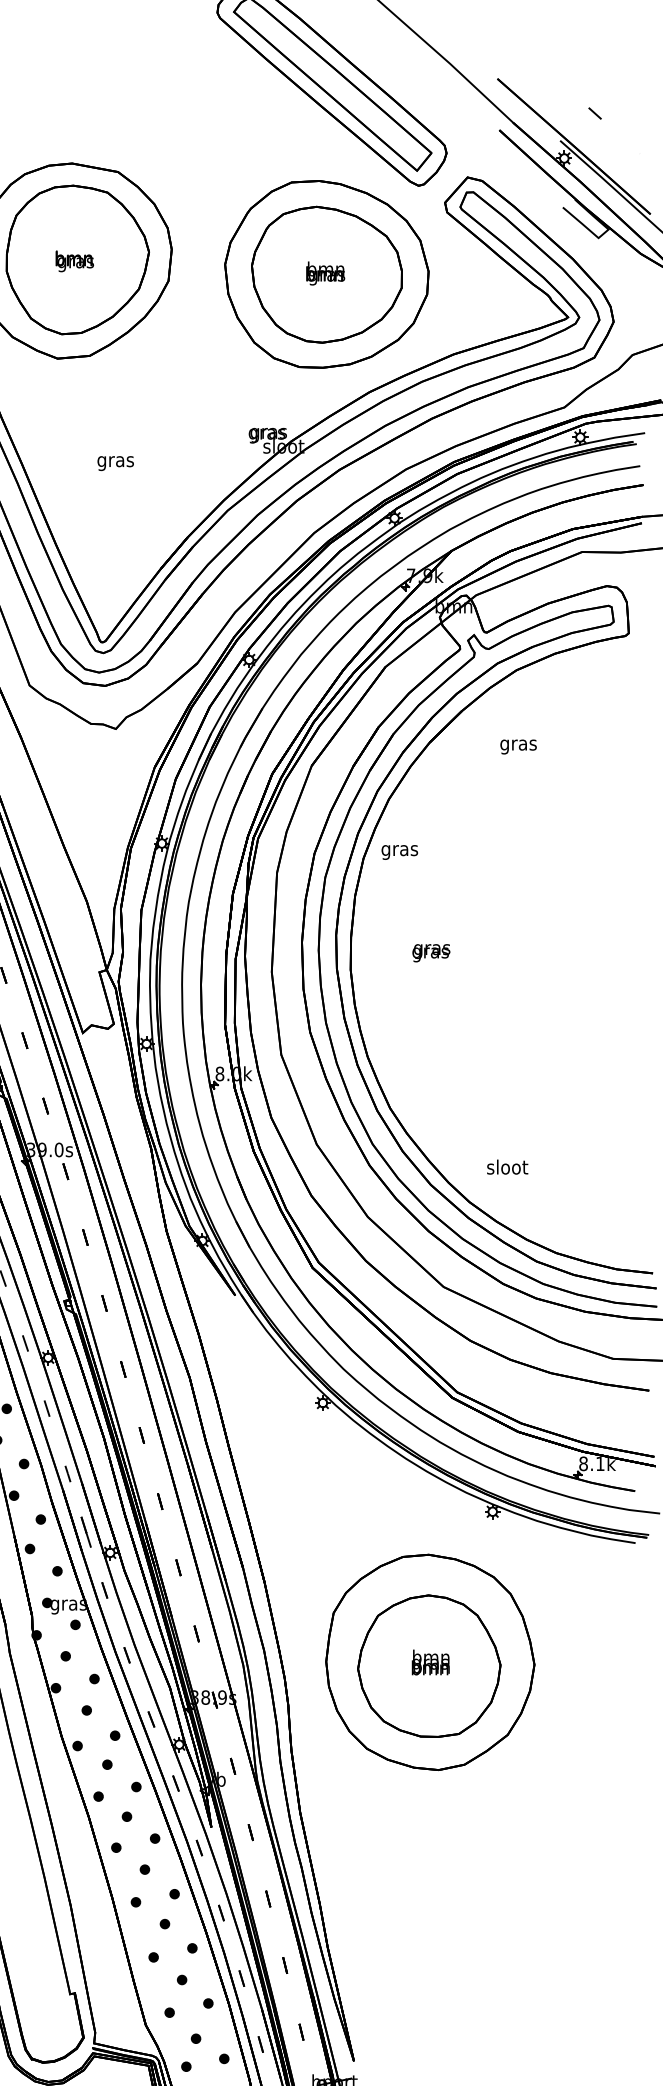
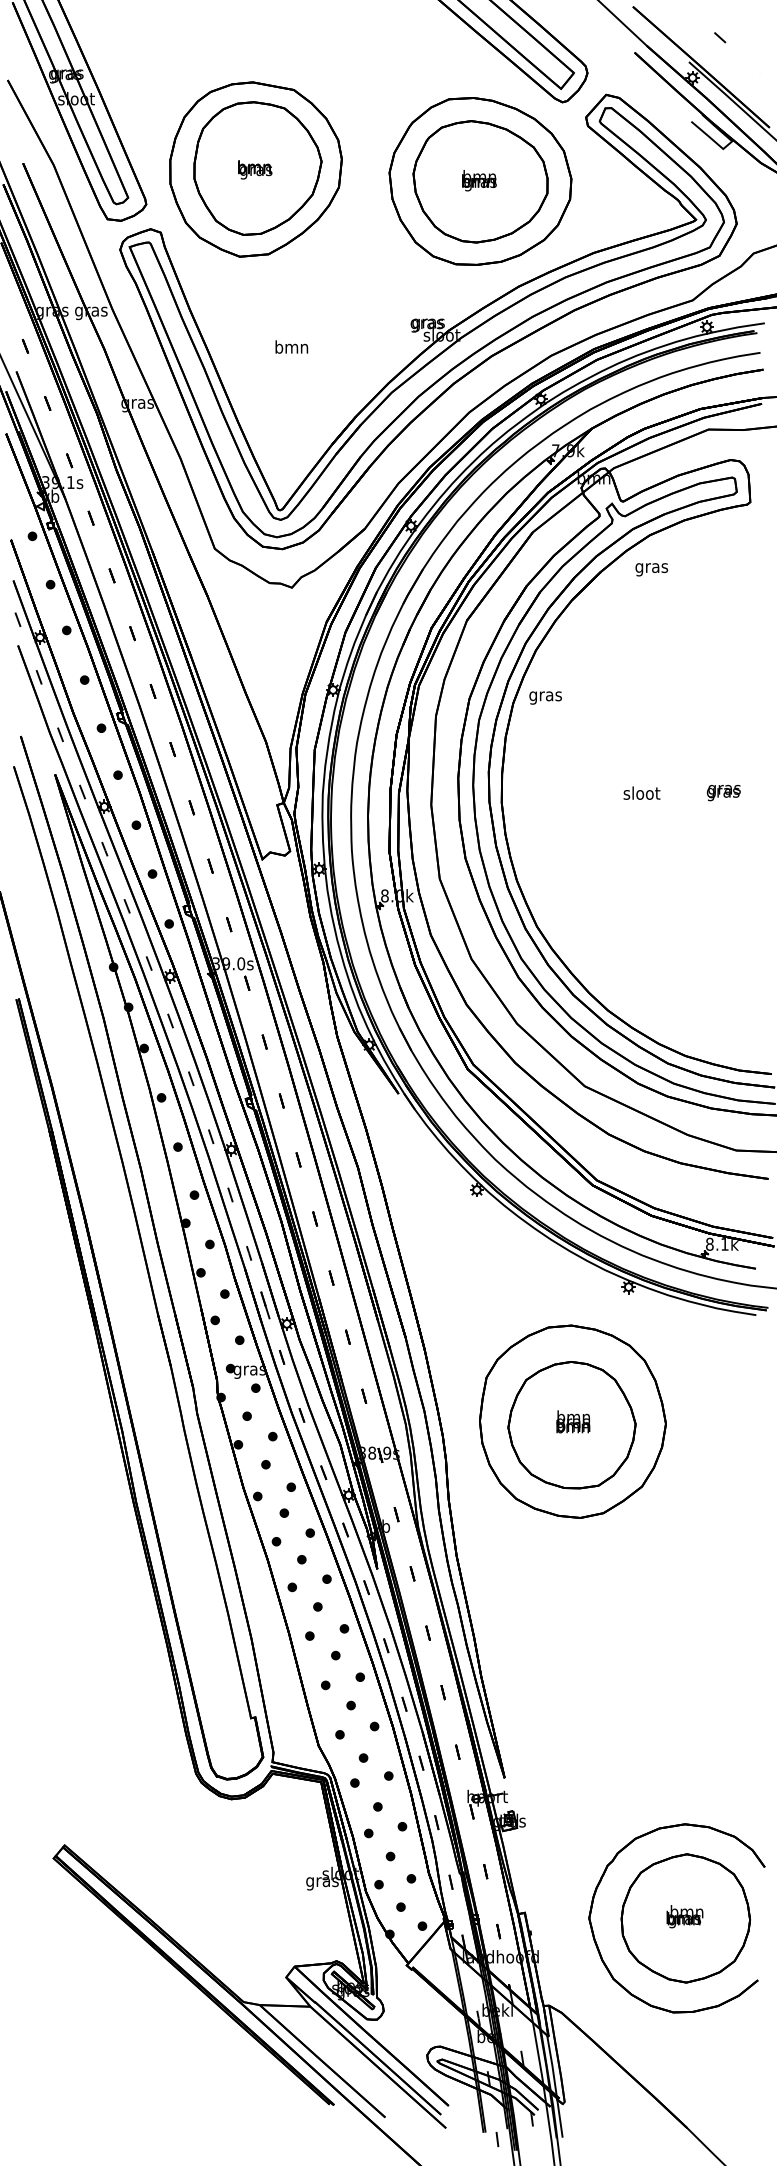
text: (115, 461) -> (291, 348), gras -> bmn
text: (518, 746) -> (651, 569), moved
text: (430, 952) -> (723, 792), moved
text: (507, 1166) -> (641, 792), moved

